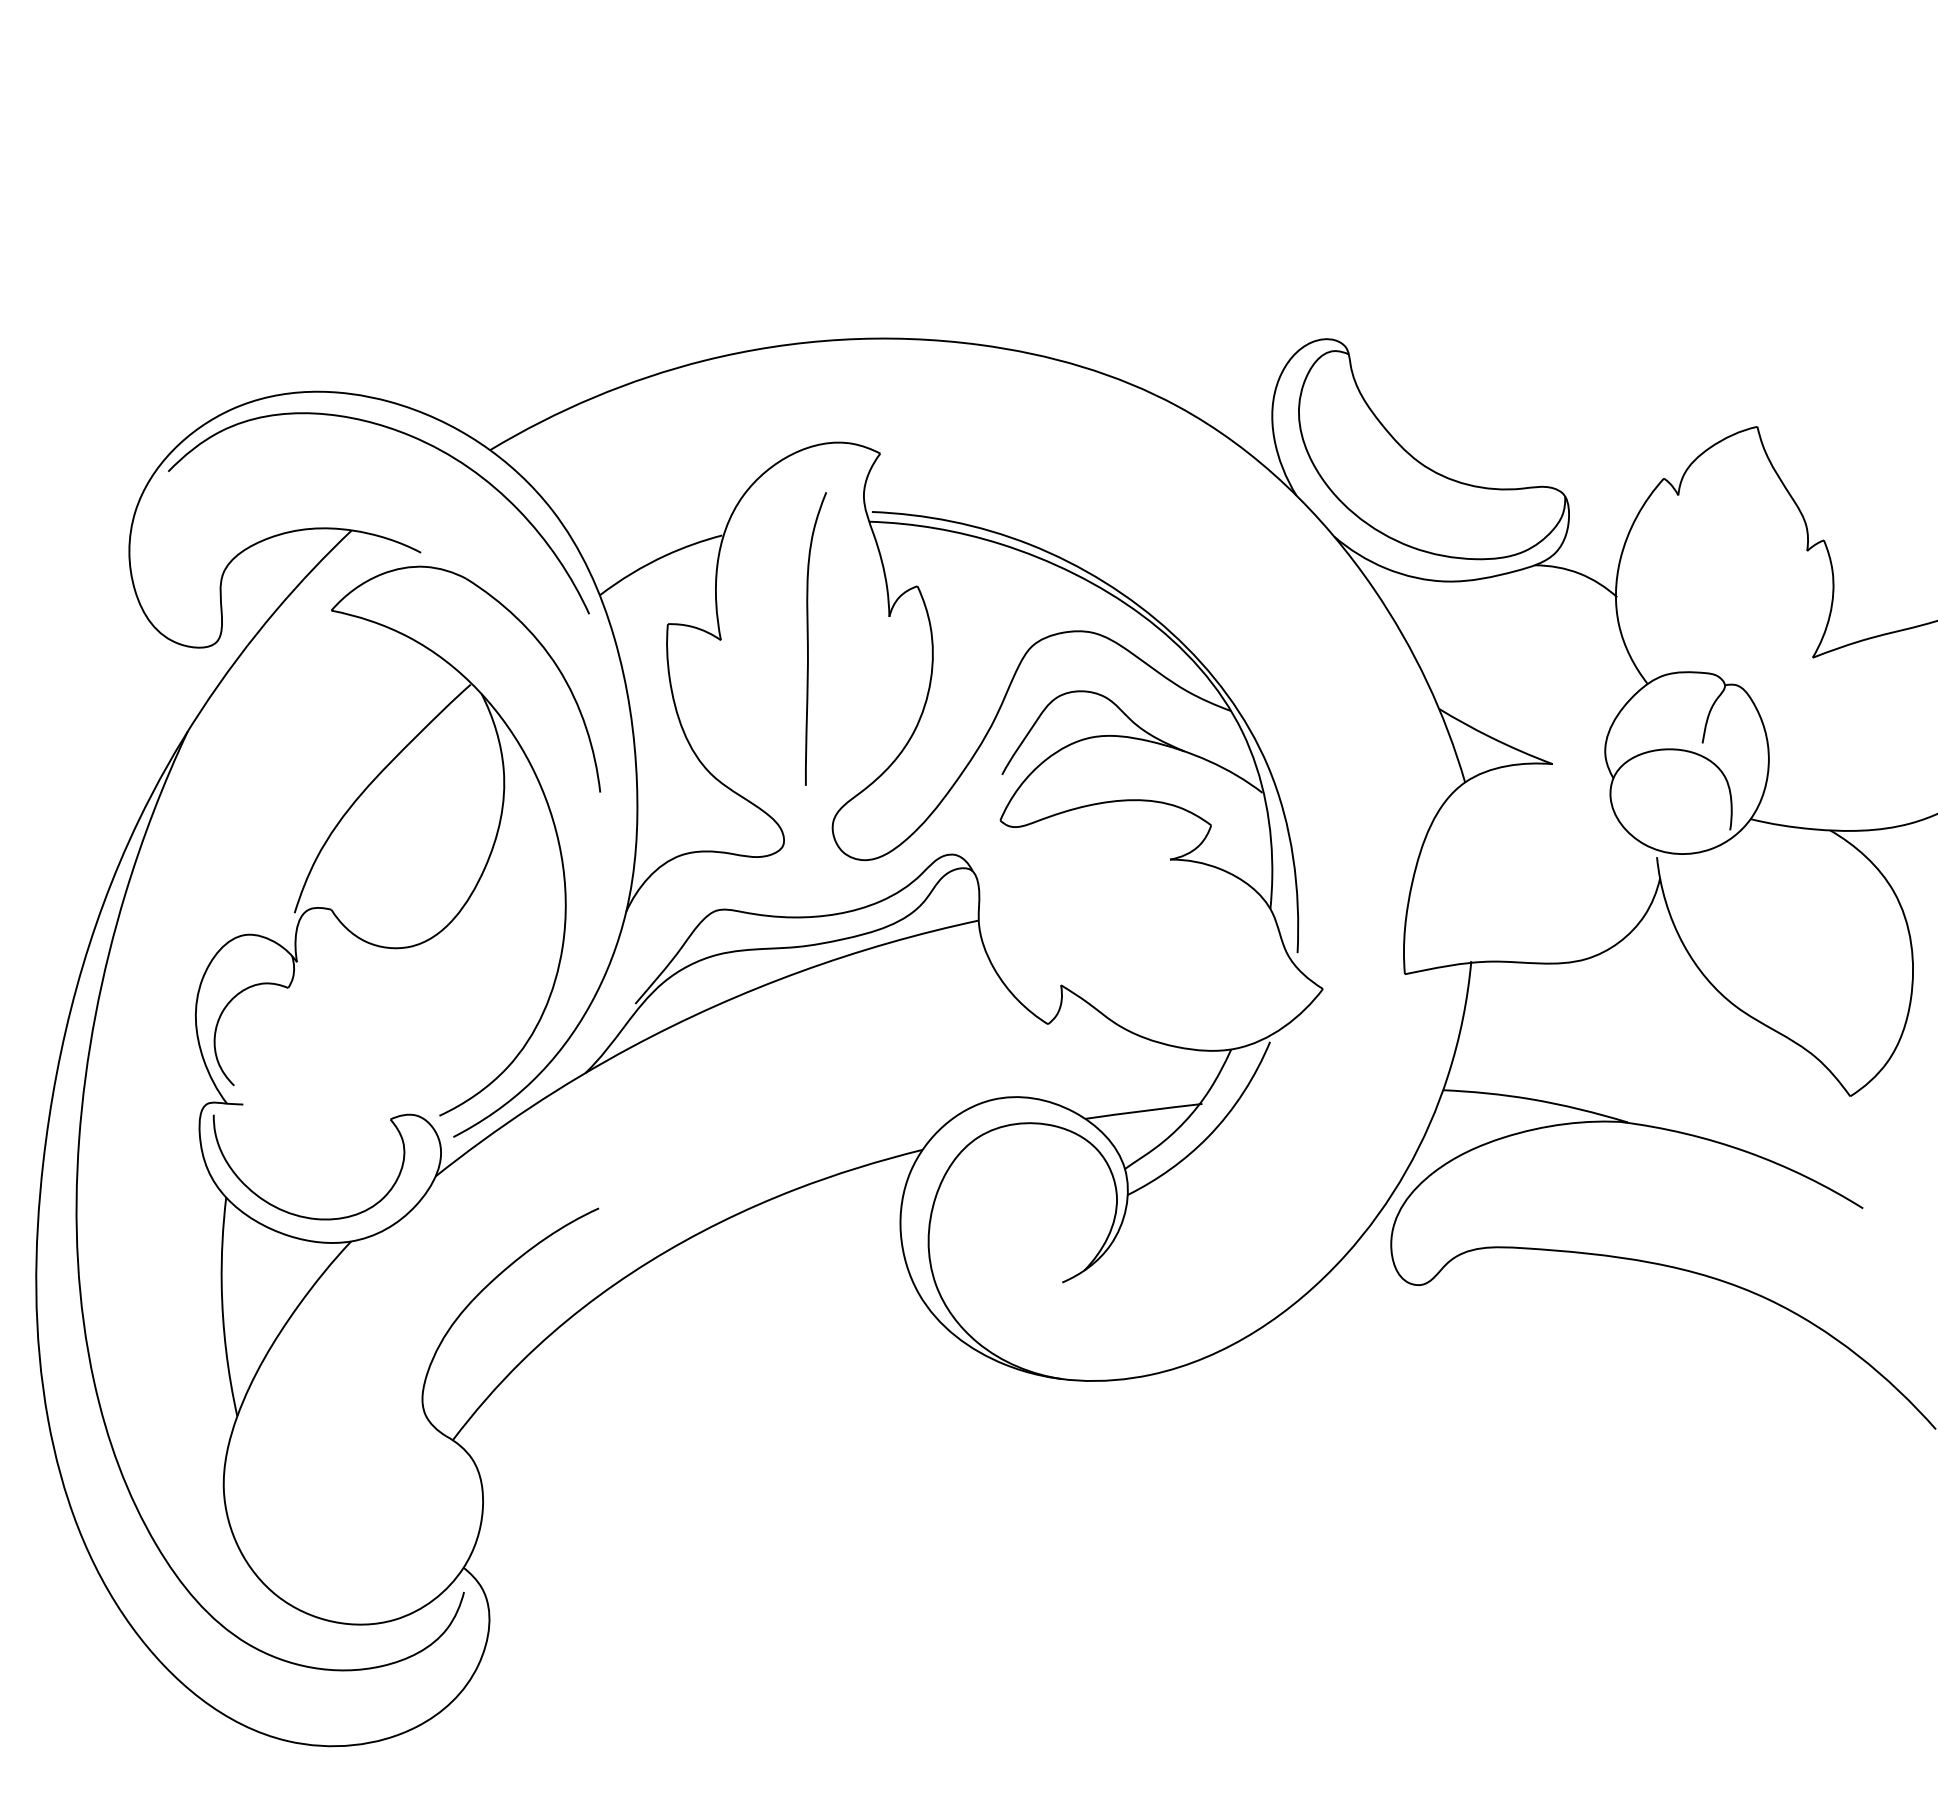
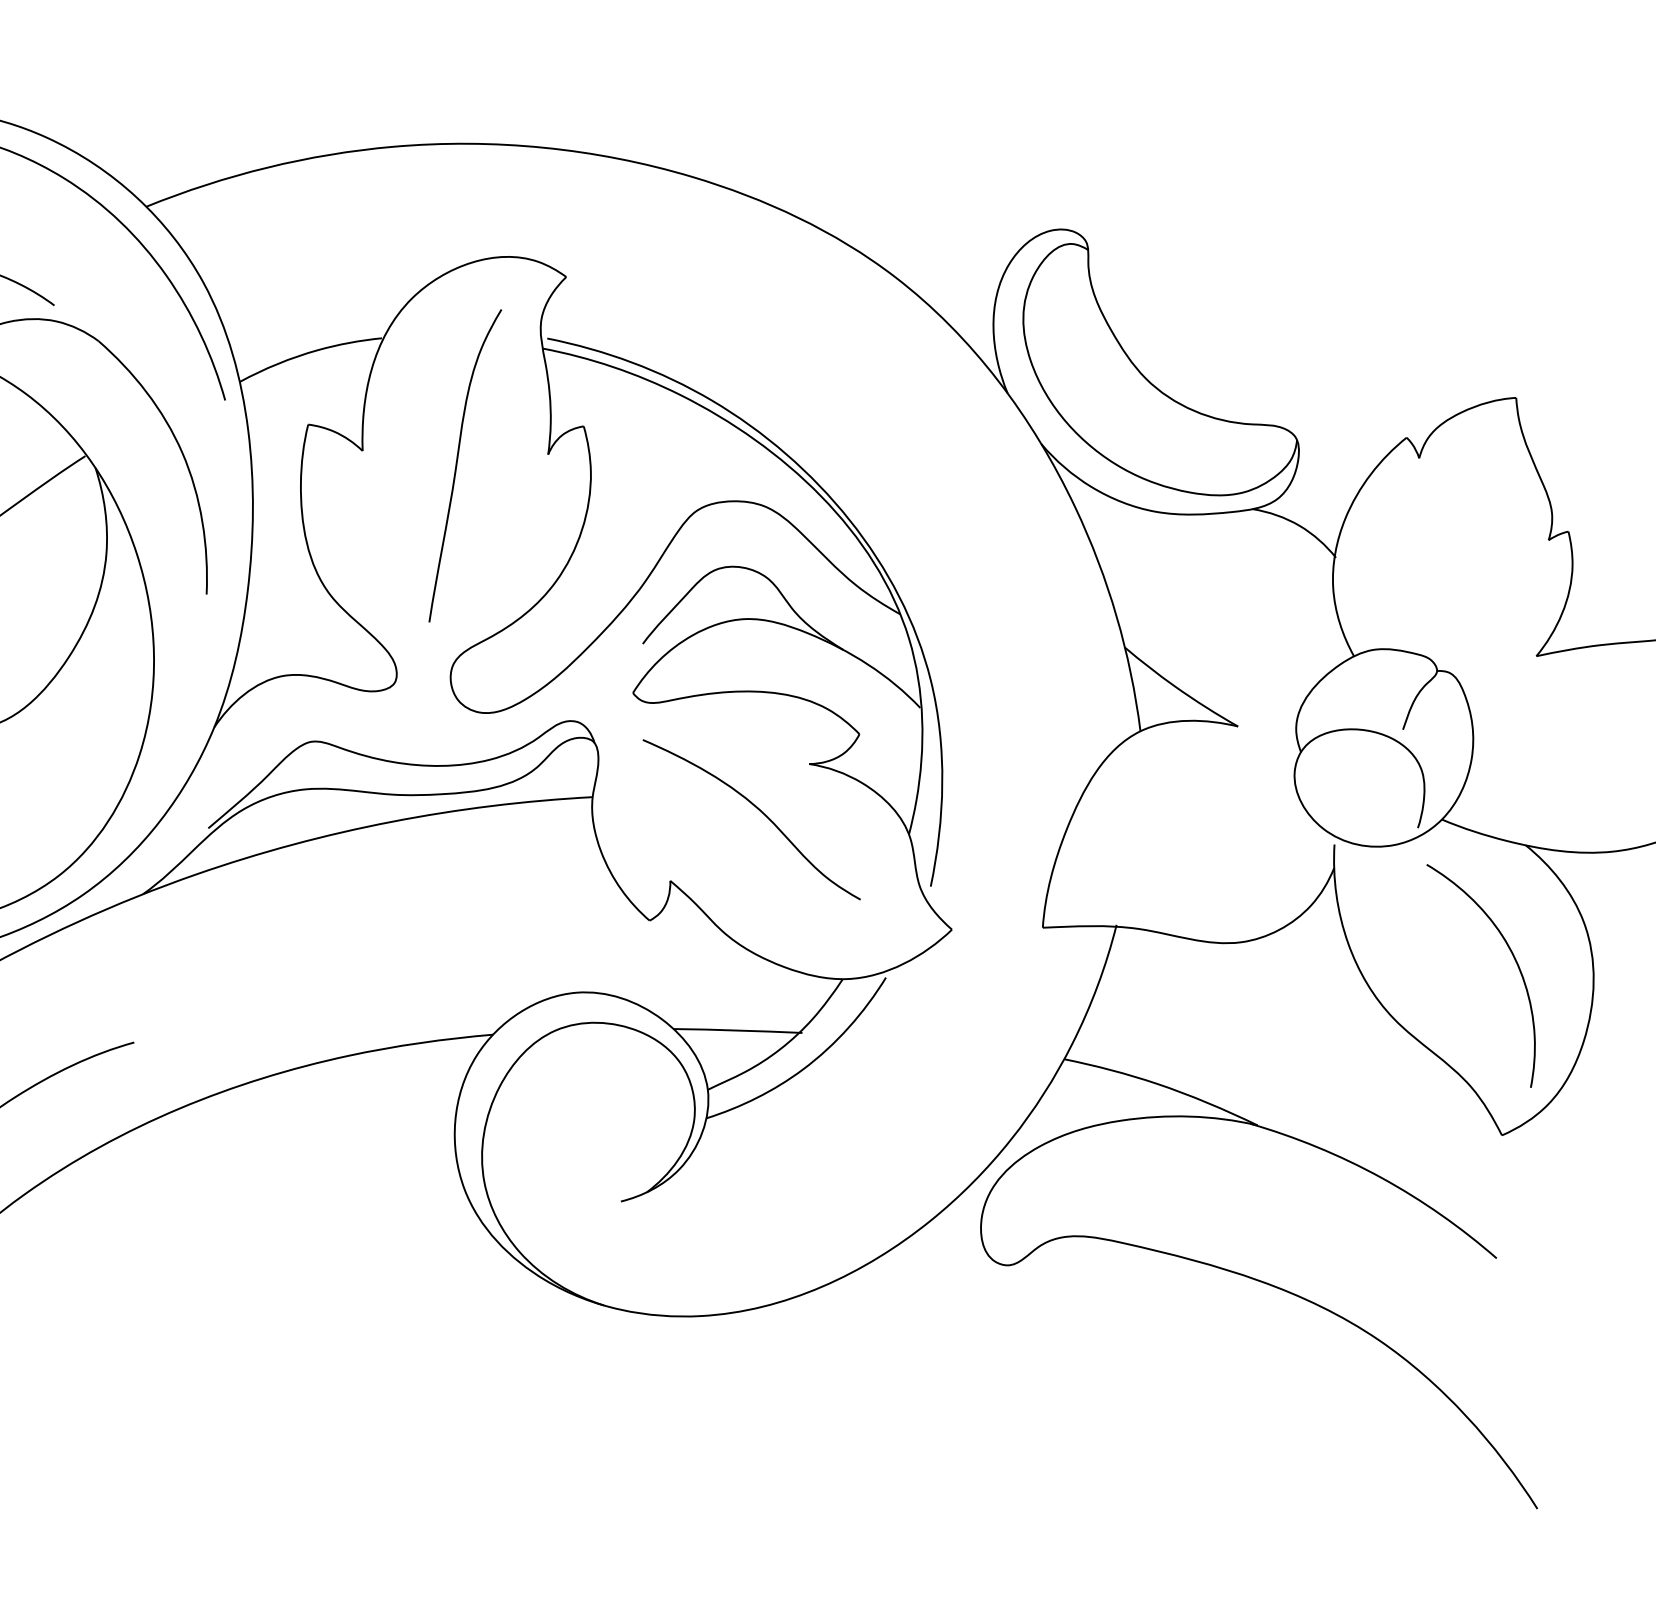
curve: (1131, 909) -> (759, 811), added
curve: (1836, 936) -> (1514, 960), added

